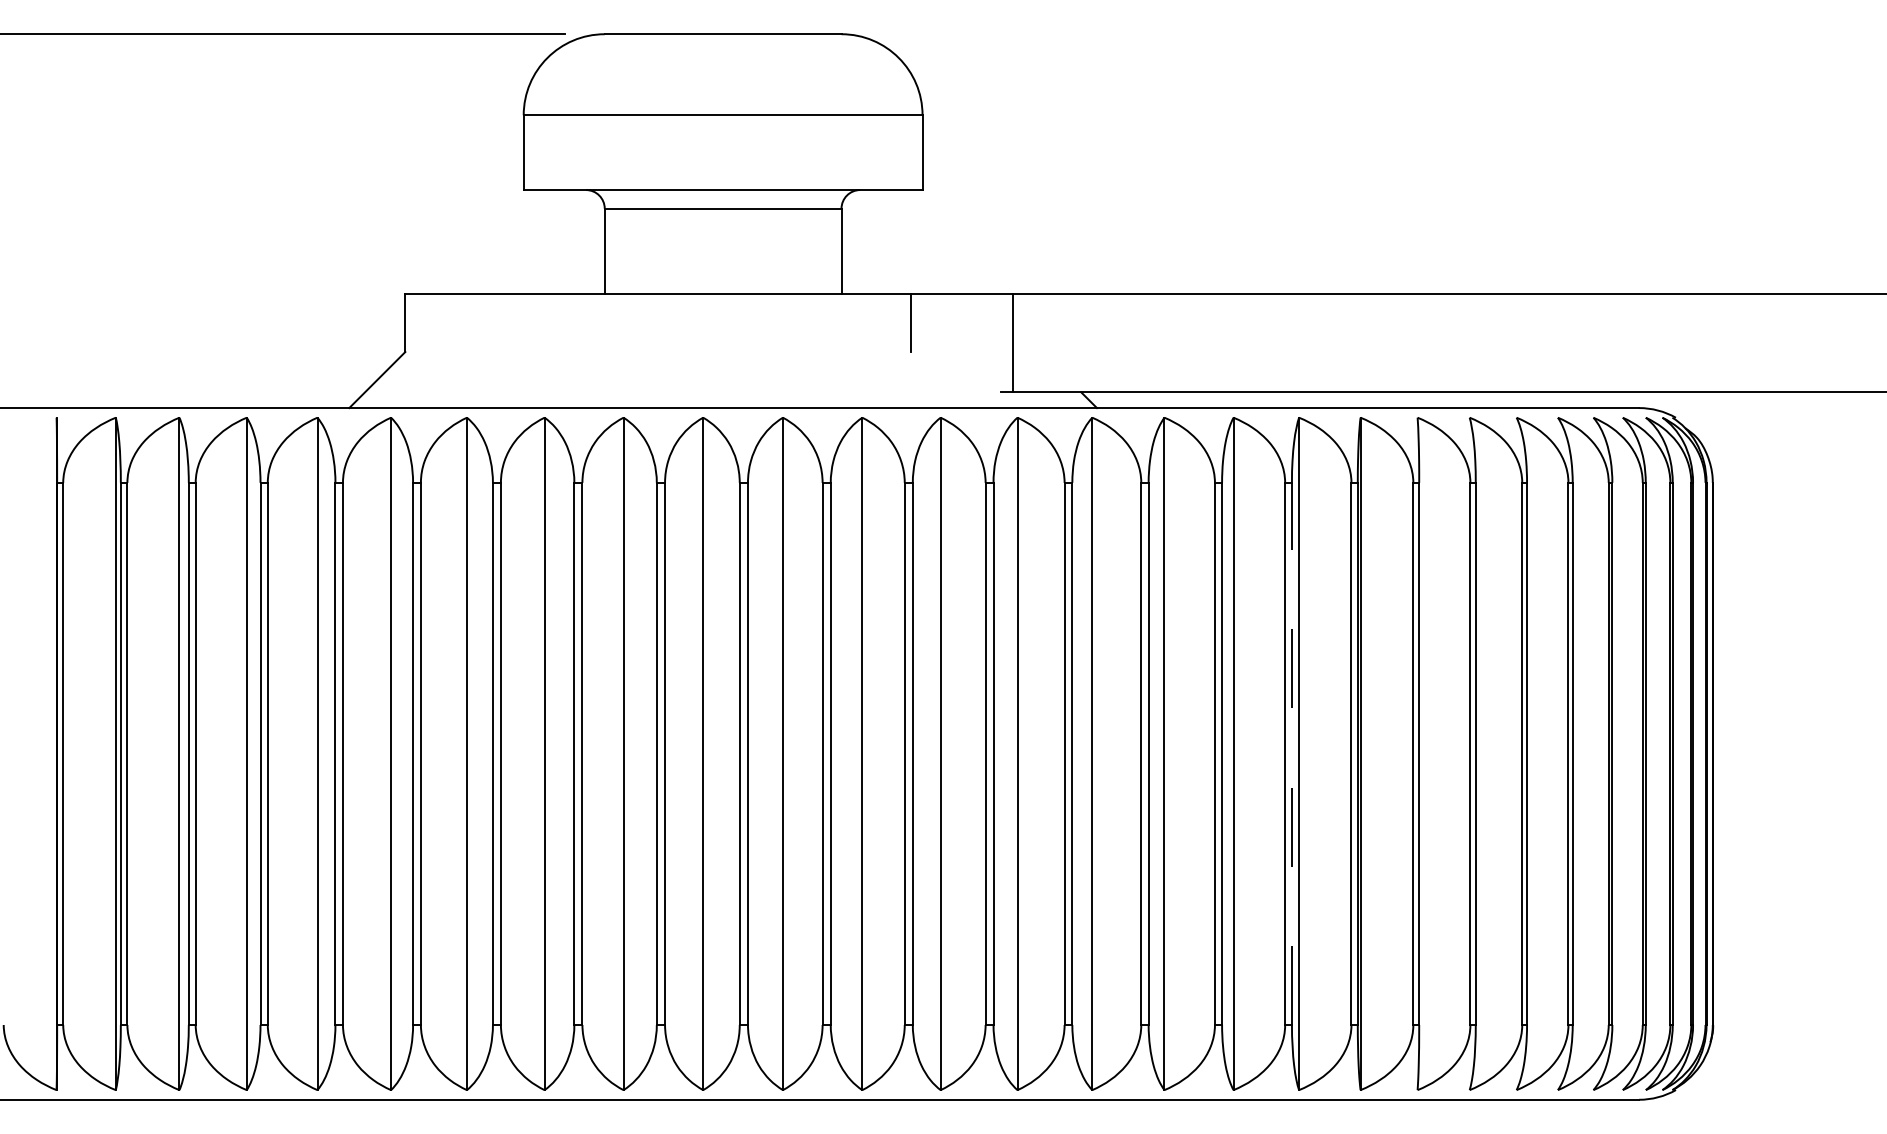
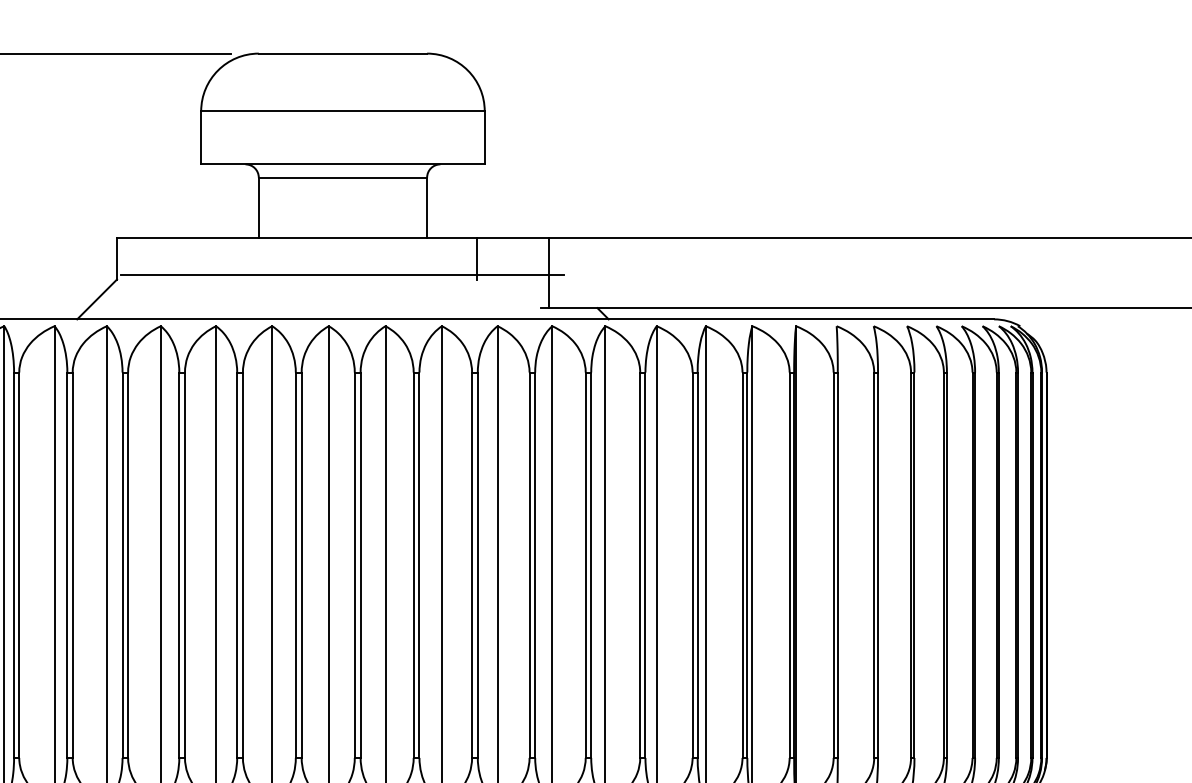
line: (722, 345) -> (342, 274), added
line: (1291, 753) -> (747, 564), dashed -> solid

